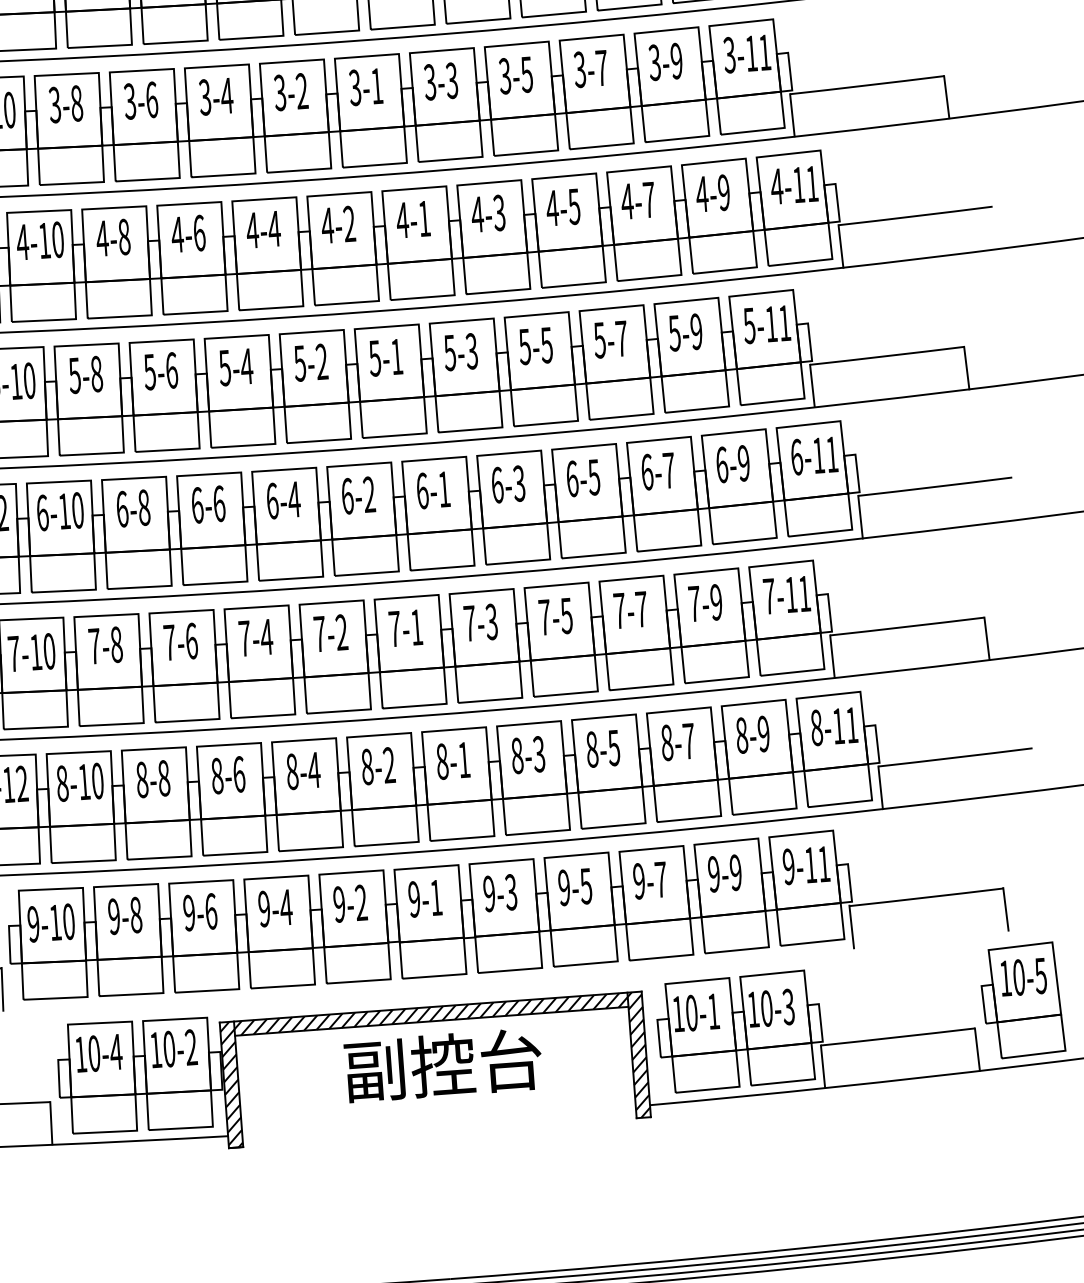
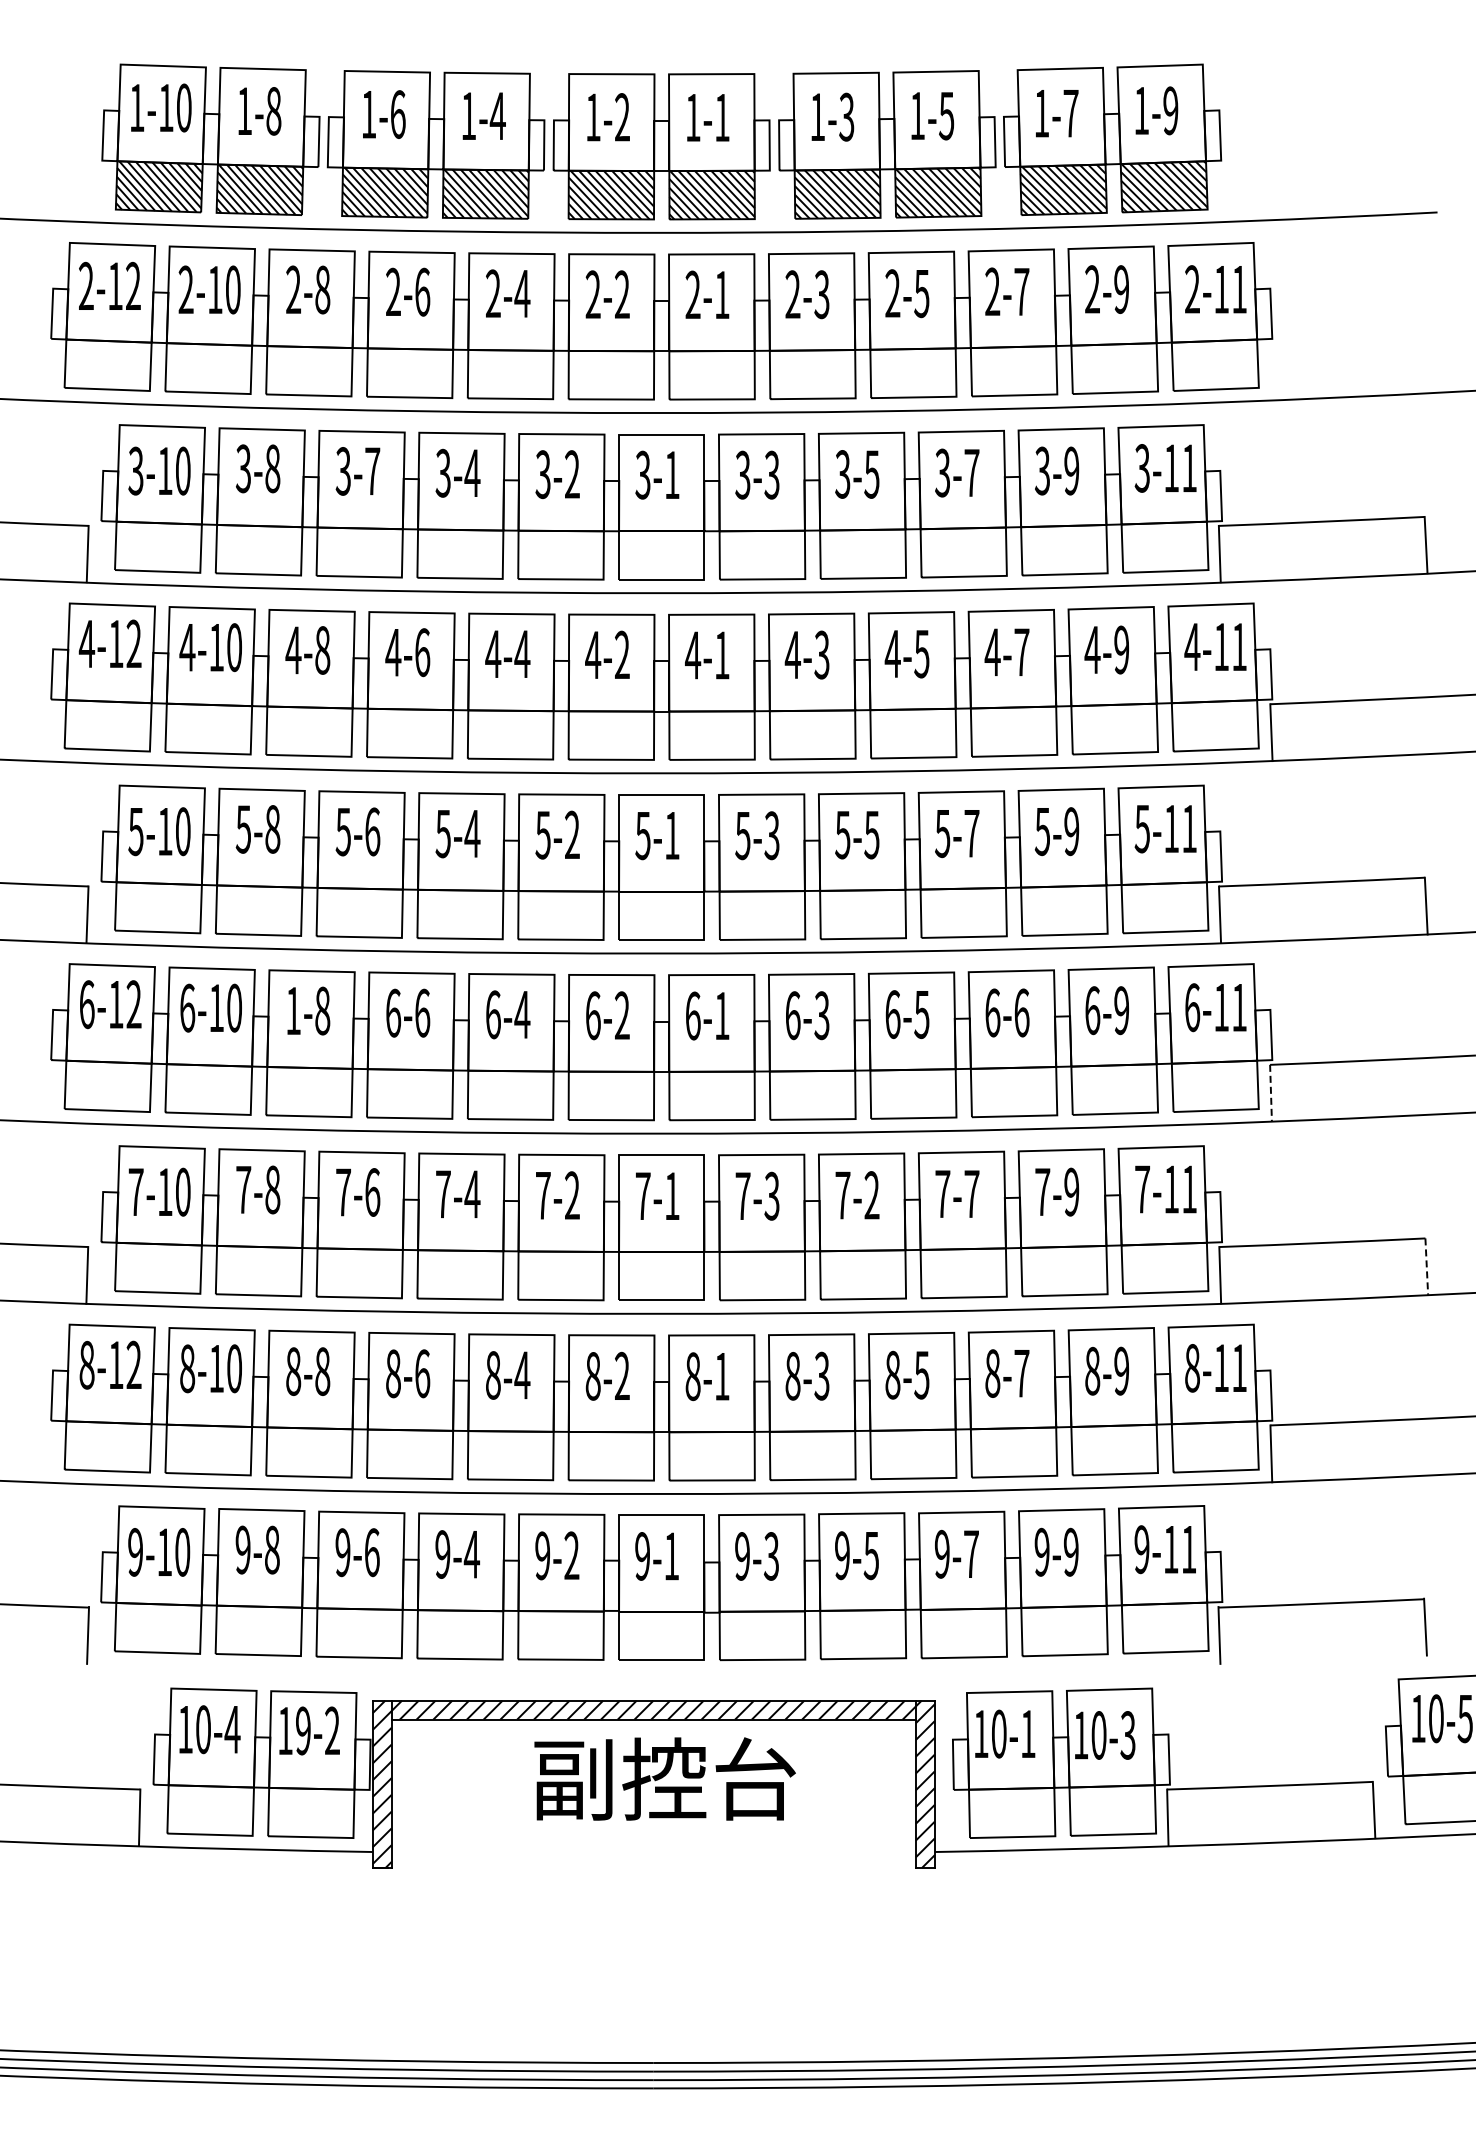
text: (151, 100) -> (372, 471), 3-6 -> 3-7
text: (668, 470) -> (1021, 1012), 6-7 -> 6-6
text: (122, 508) -> (293, 1010), 6-8 -> 1-8
line: (860, 517) -> (1271, 1093), solid -> dashed
text: (566, 615) -> (871, 1195), 7-5 -> 7-2
line: (986, 639) -> (1426, 1267), solid -> dashed
text: (169, 1048) -> (303, 1730), 10-2 -> 19-2

